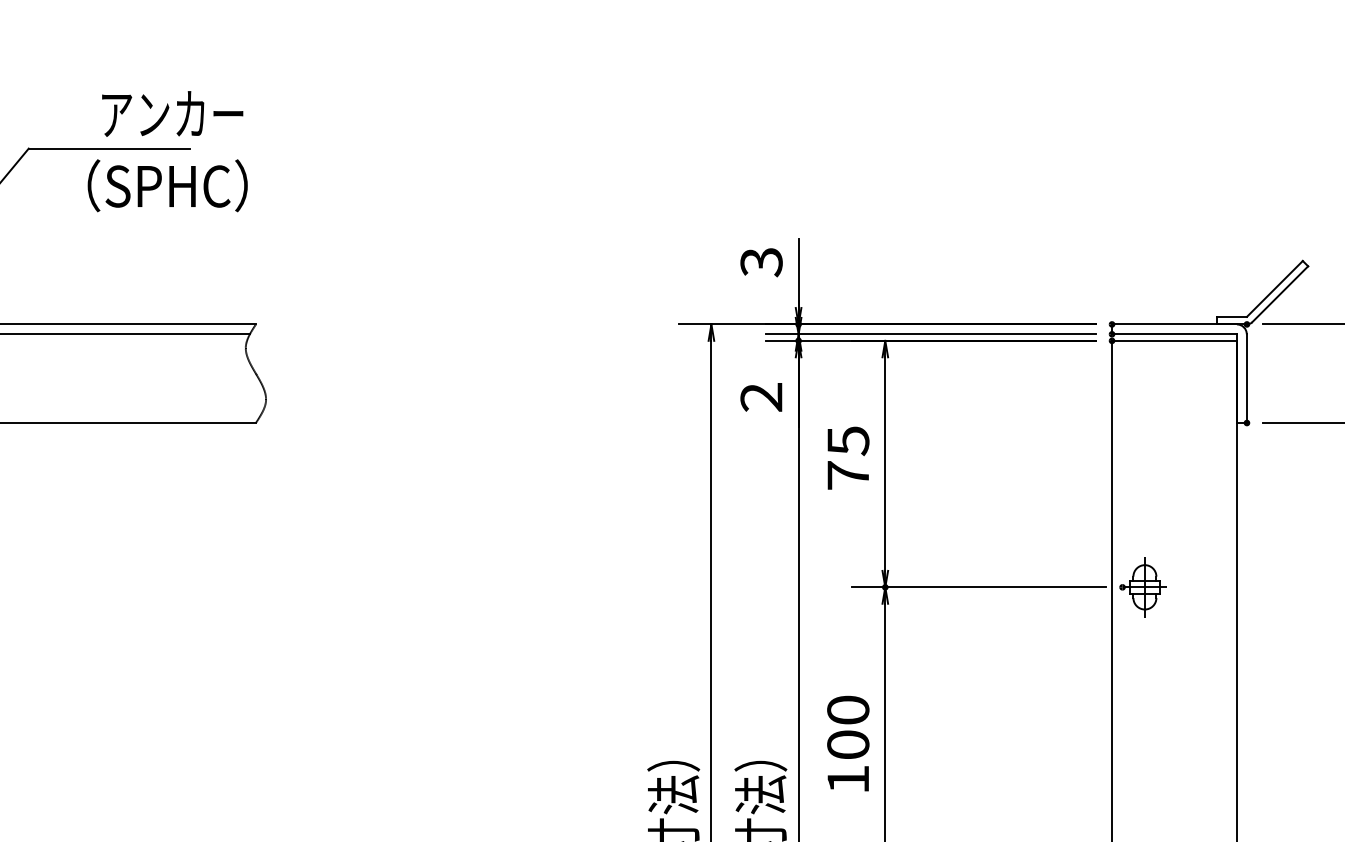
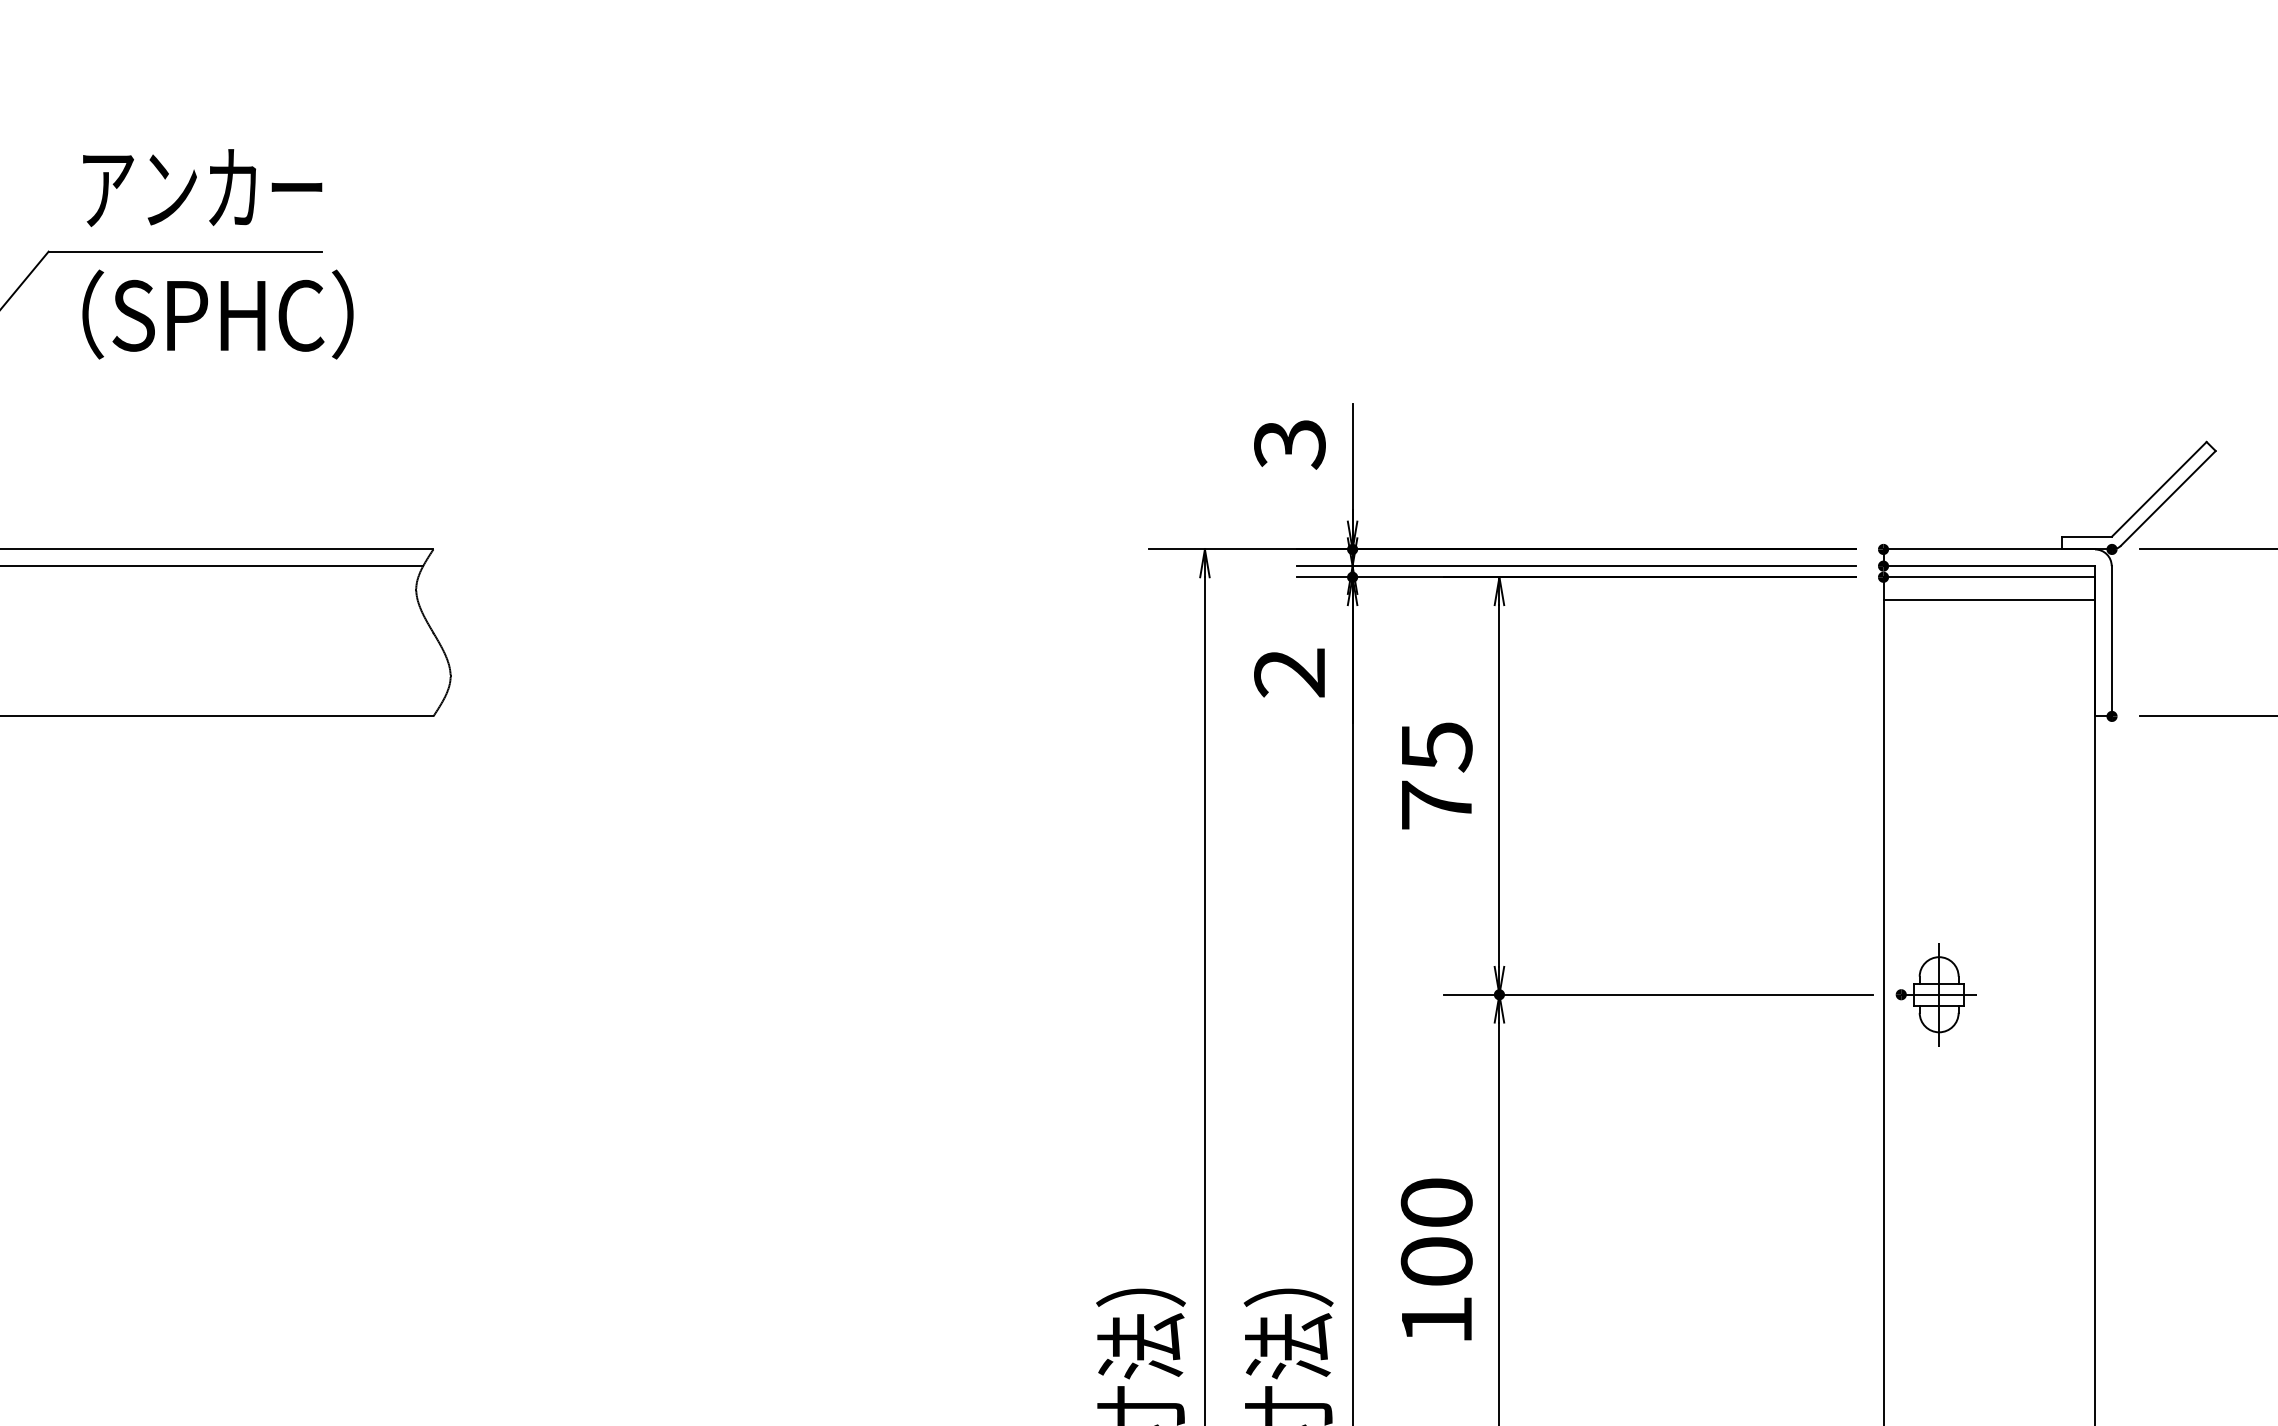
text: (172, 113) -> (202, 187), moved
text: (167, 185) -> (217, 314), moved
line: (1174, 354) -> (1989, 600), added

